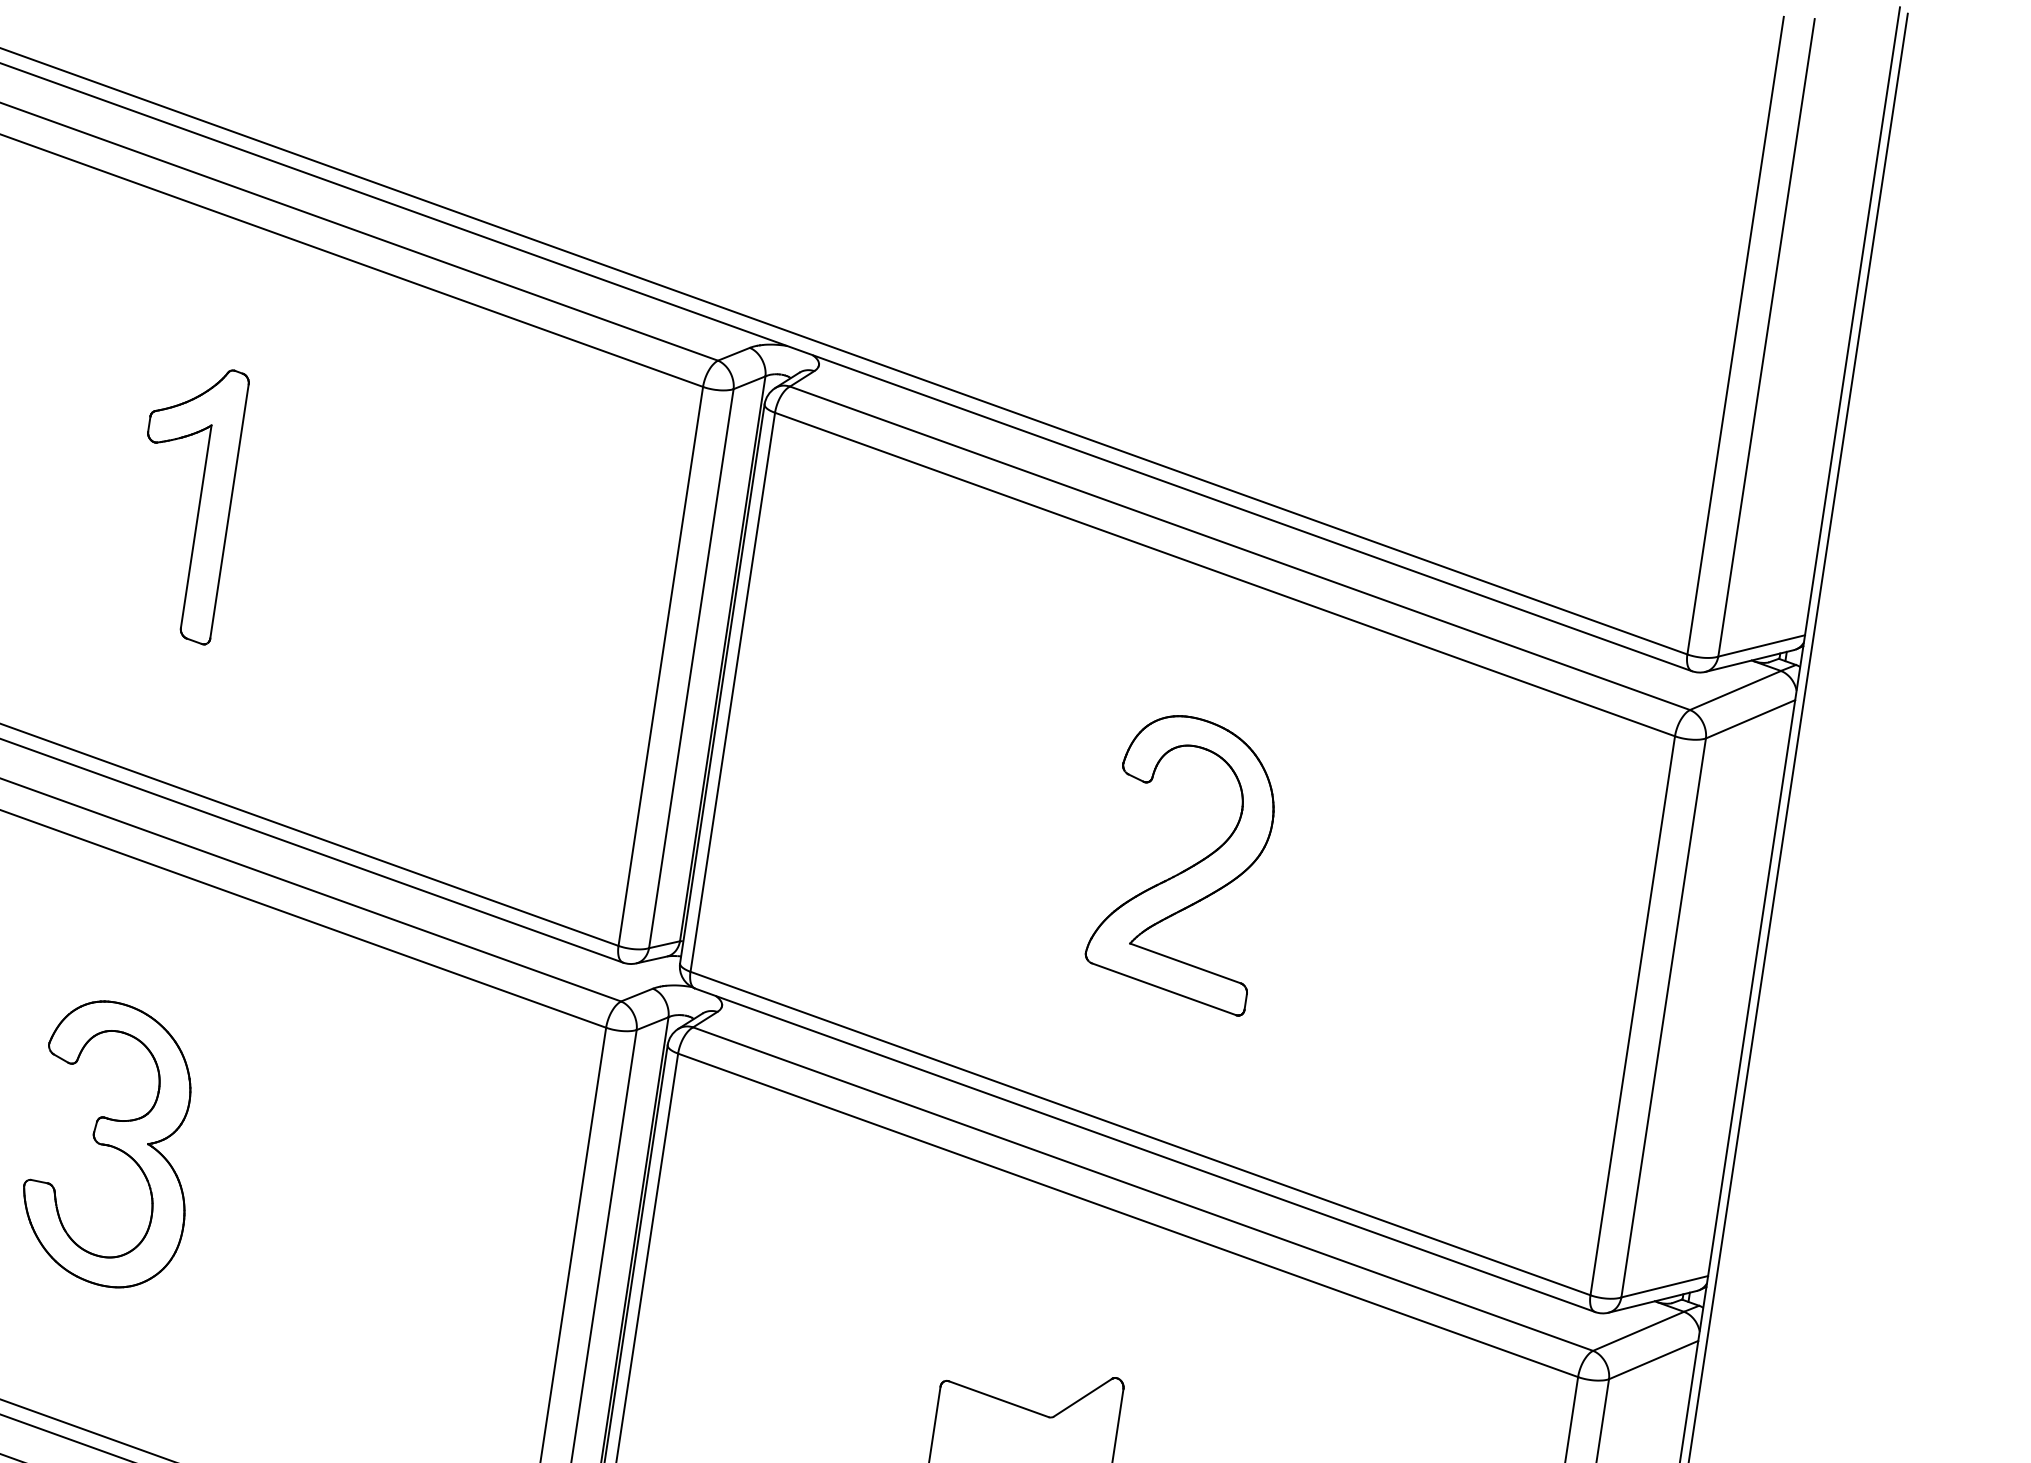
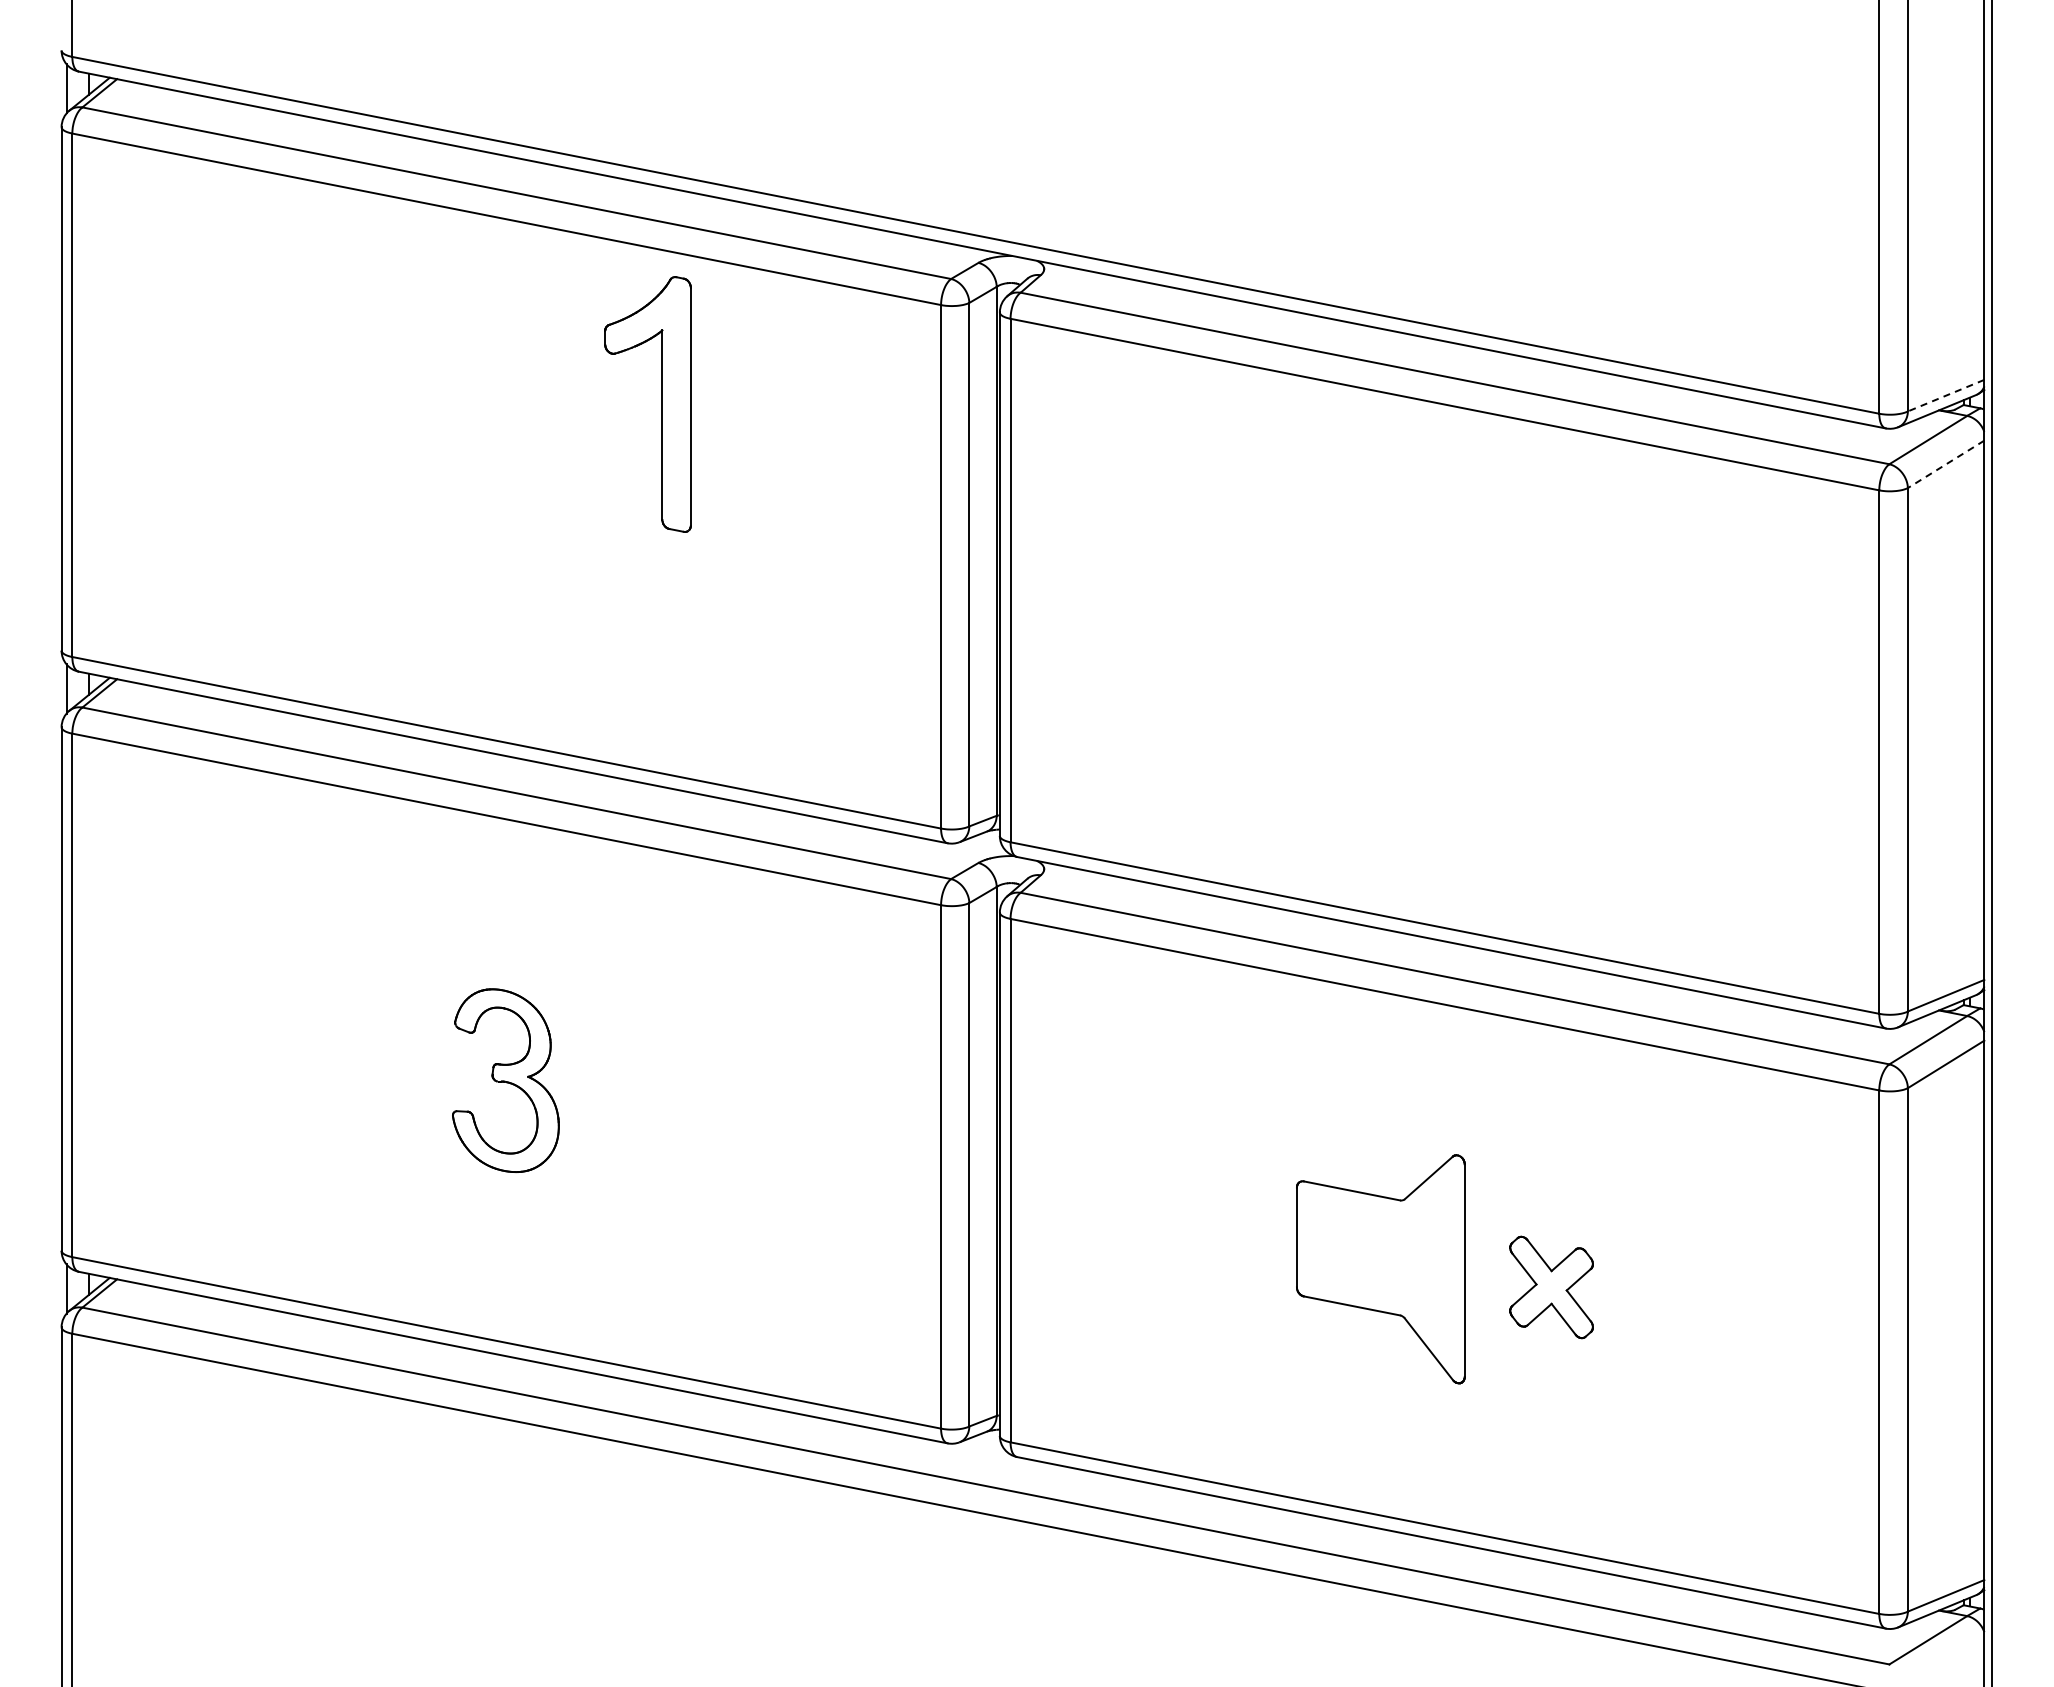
part: (198, 504) -> (661, 404), moved
line: (1761, 645) -> (1945, 395), solid -> dashed
line: (1750, 719) -> (1946, 464), solid -> dashed
part: (1185, 868) -> (1449, 679), removed
part: (112, 1144) -> (505, 1080), size x0.7

